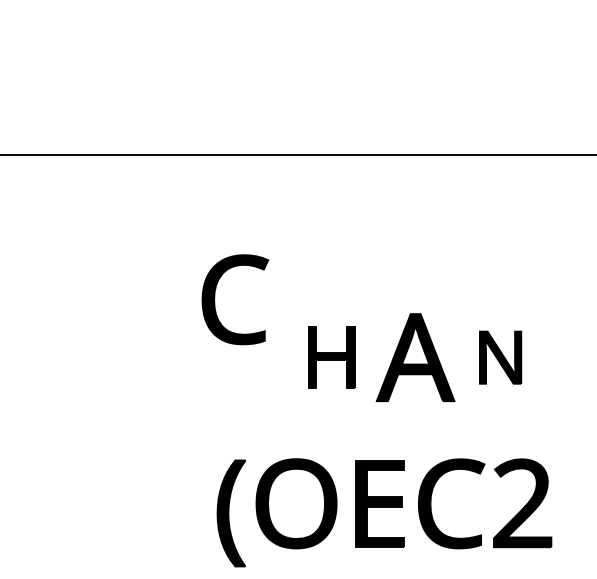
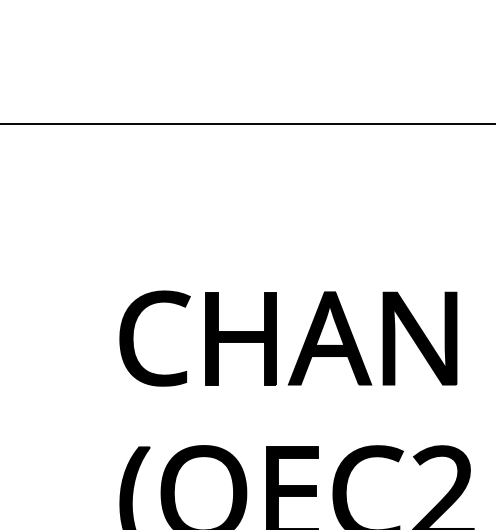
part: (215, 298) -> (134, 337), moved
part: (331, 357) -> (240, 338), size x1.43
part: (500, 357) -> (419, 338), size x1.67

